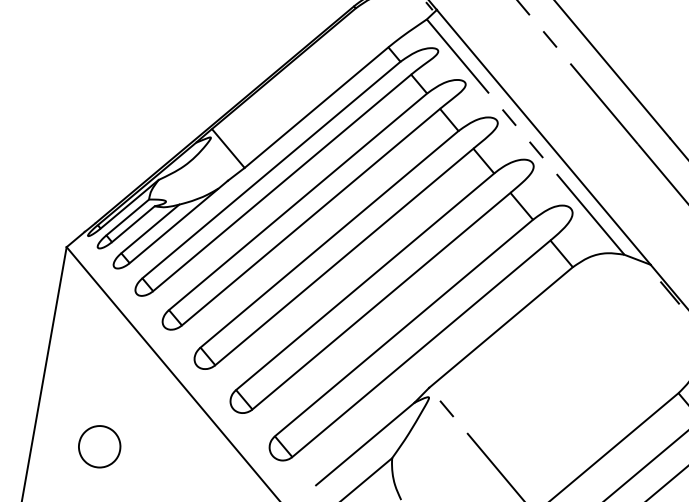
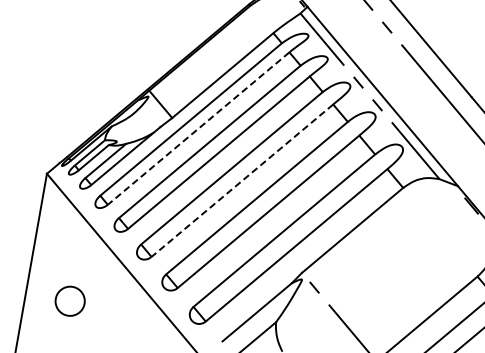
line: (281, 182) -> (198, 128), solid -> dashed
line: (344, 256) -> (242, 180), solid -> dashed
part: (98, 445) -> (69, 300), moved

